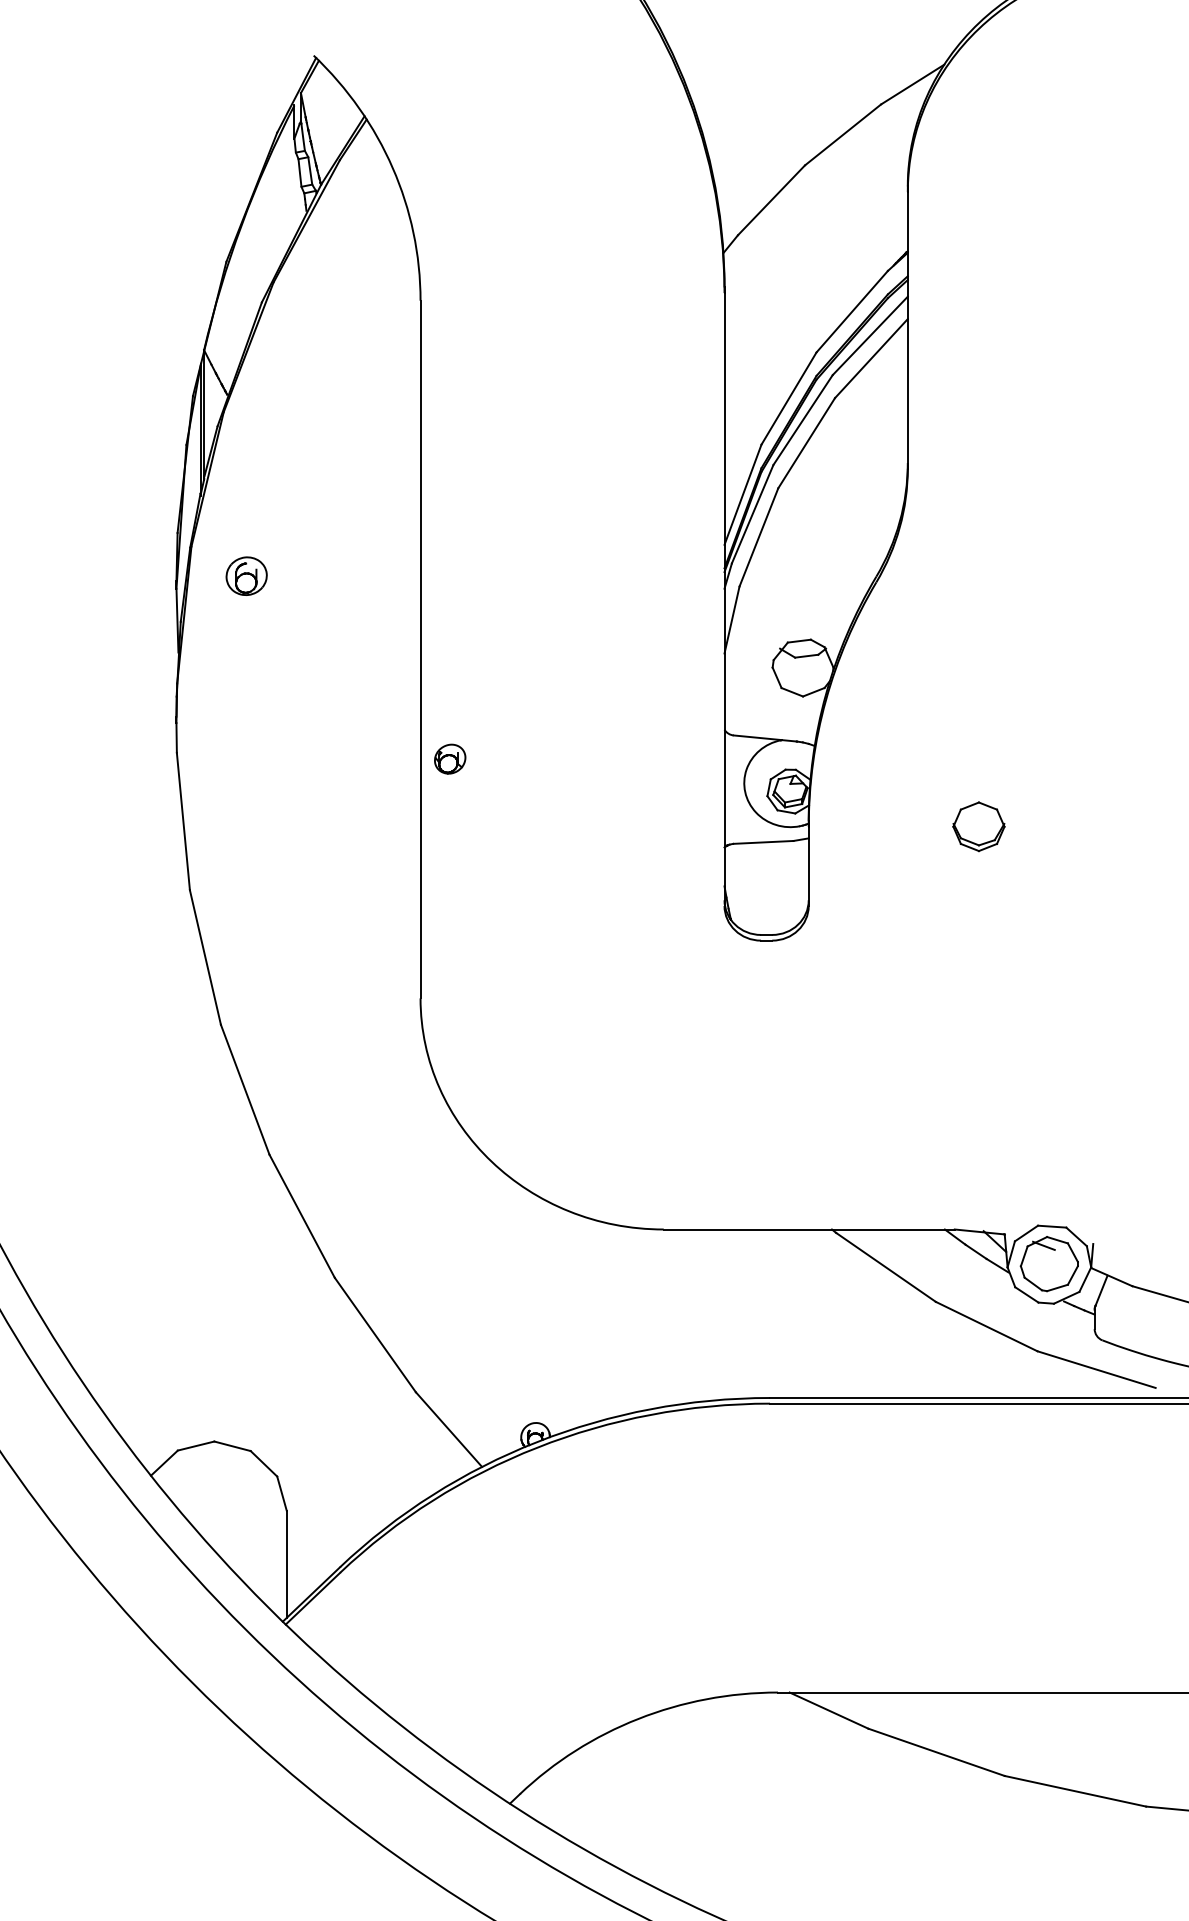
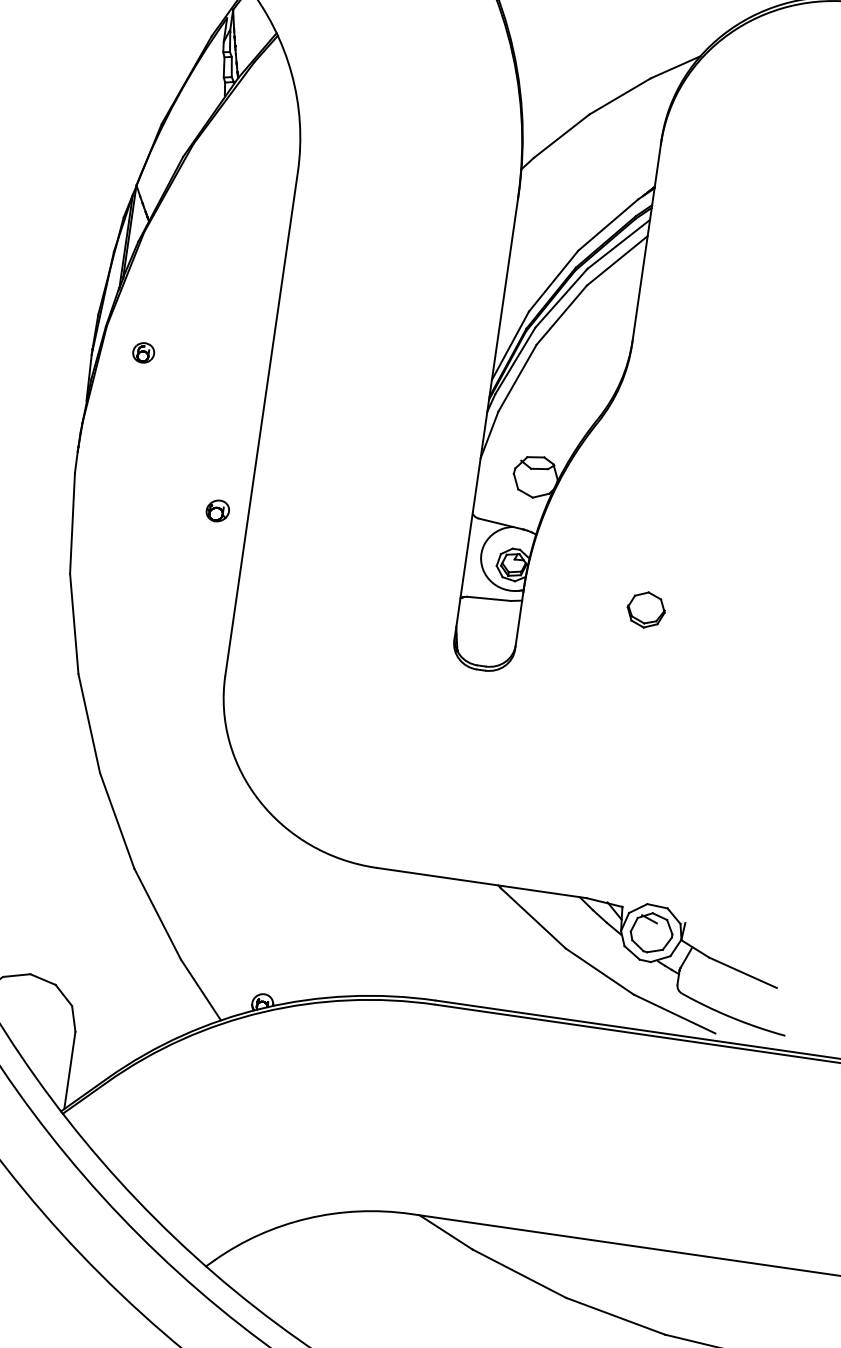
part: (246, 575) -> (143, 352), size x0.71
part: (450, 758) -> (218, 510), moved

